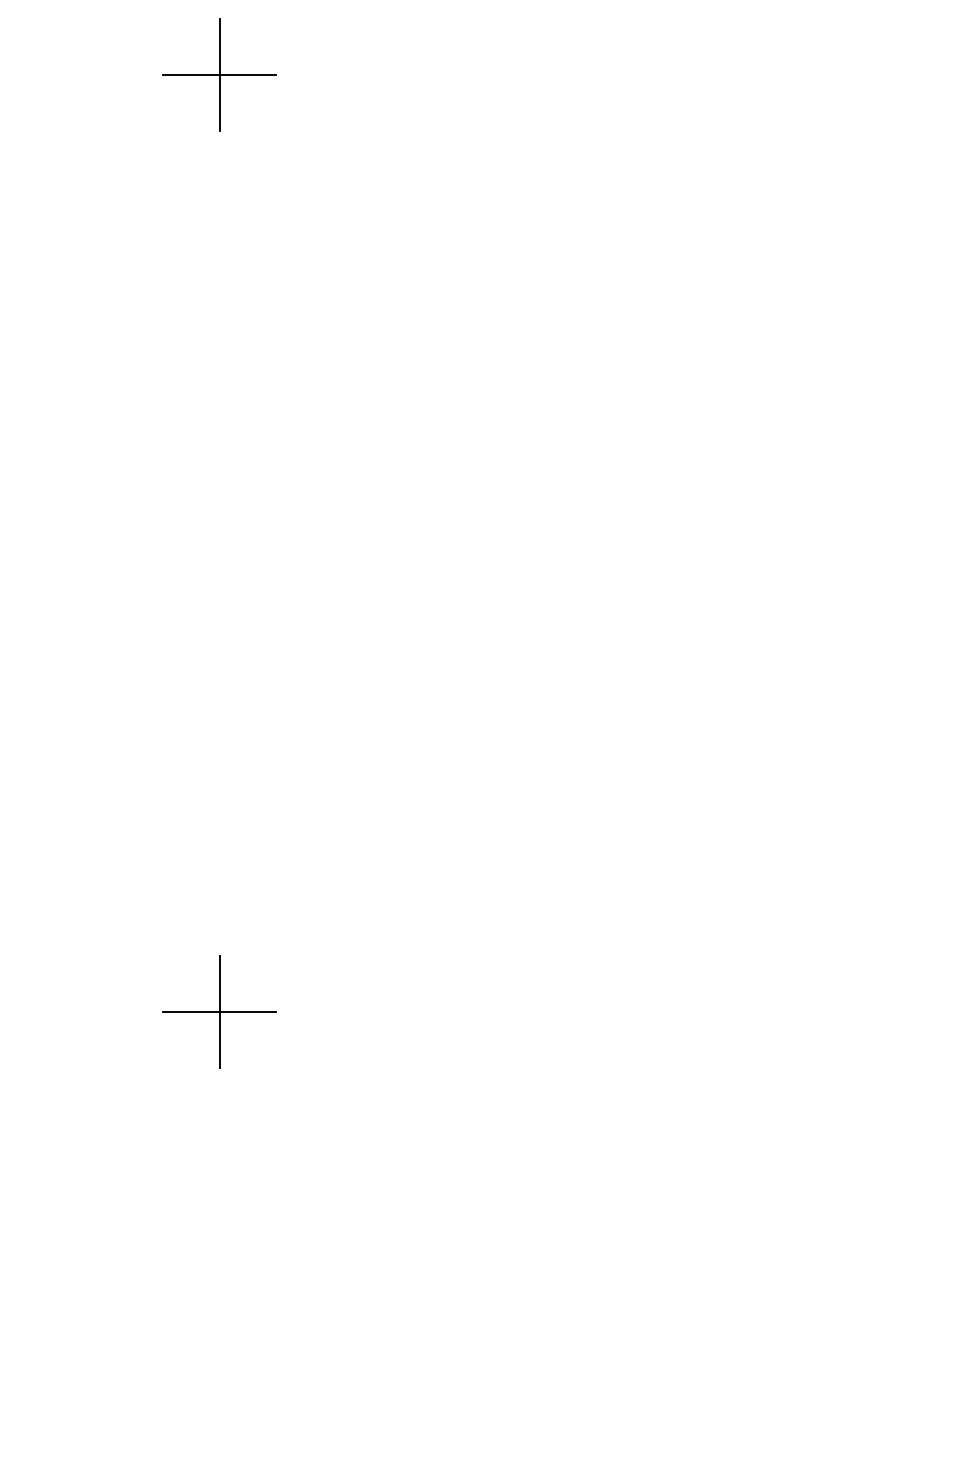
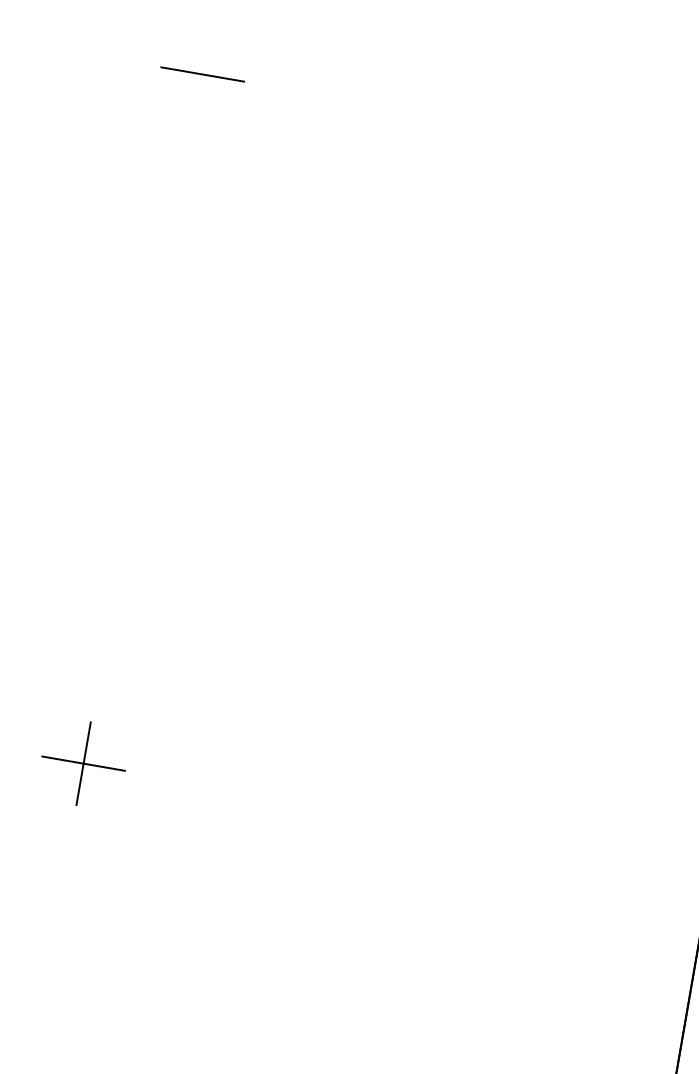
line: (219, 74) -> (202, 74), removed

